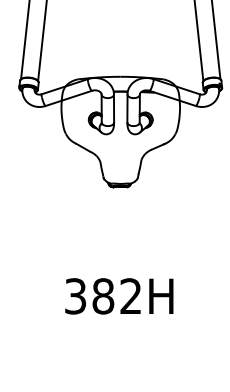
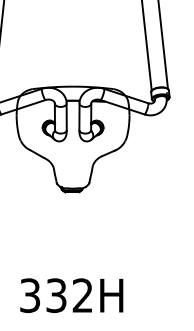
text: (103, 296) -> (56, 295), 382H -> 332H

